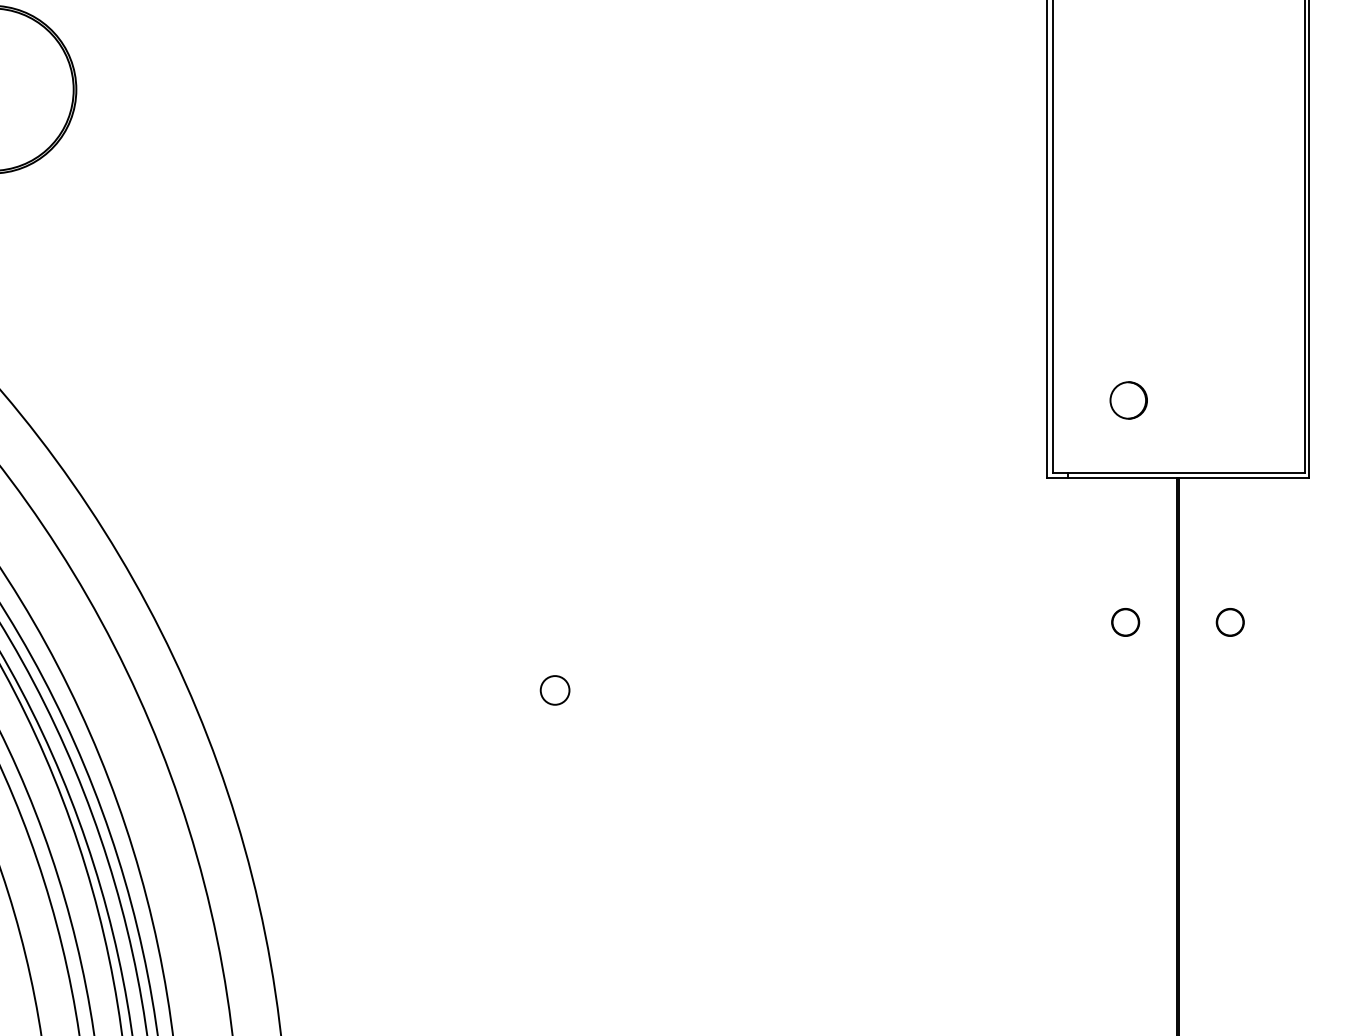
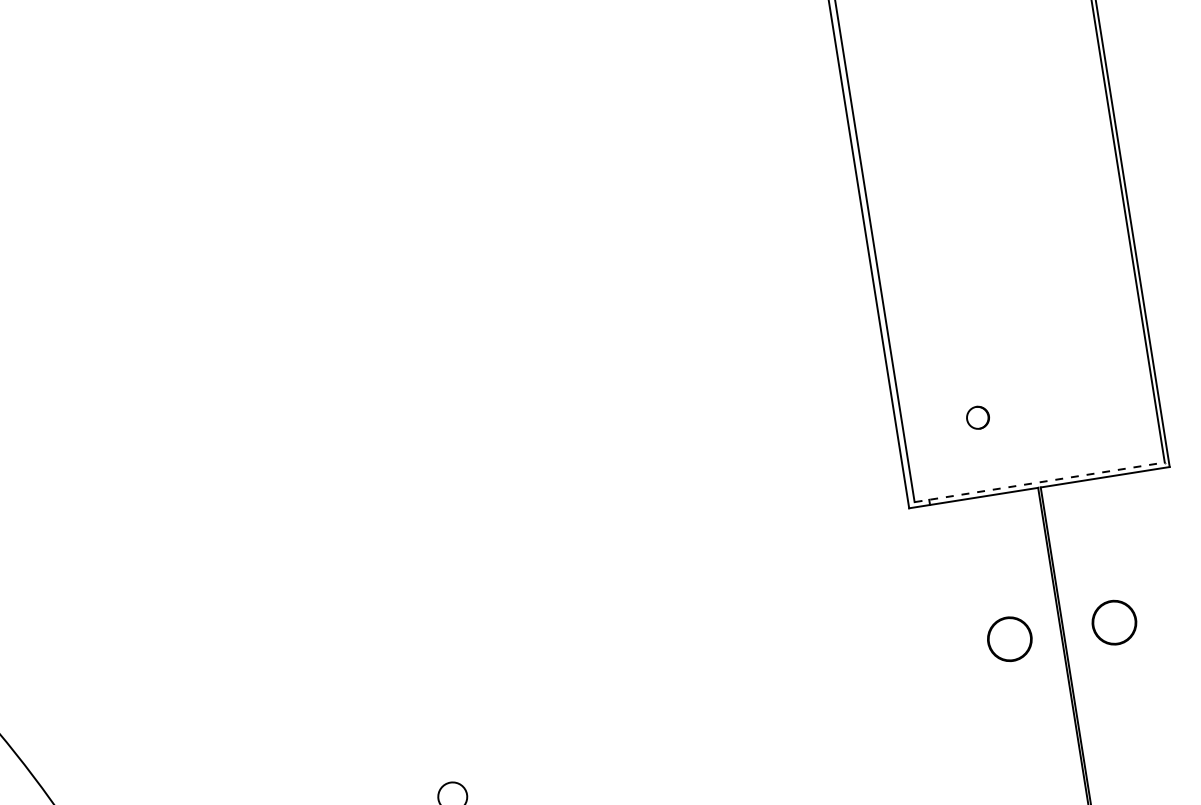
circle: (1128, 400) -> (977, 417), size x0.6
line: (1179, 473) -> (1040, 482), solid -> dashed
circle: (1125, 622) -> (1009, 639), size x1.6
circle: (1229, 622) -> (1113, 622), size x1.6

